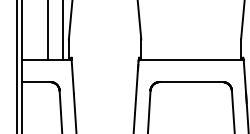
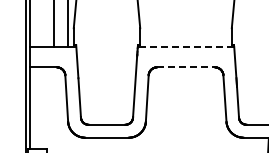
line: (190, 59) -> (185, 46), solid -> dashed
line: (191, 82) -> (186, 67), solid -> dashed

